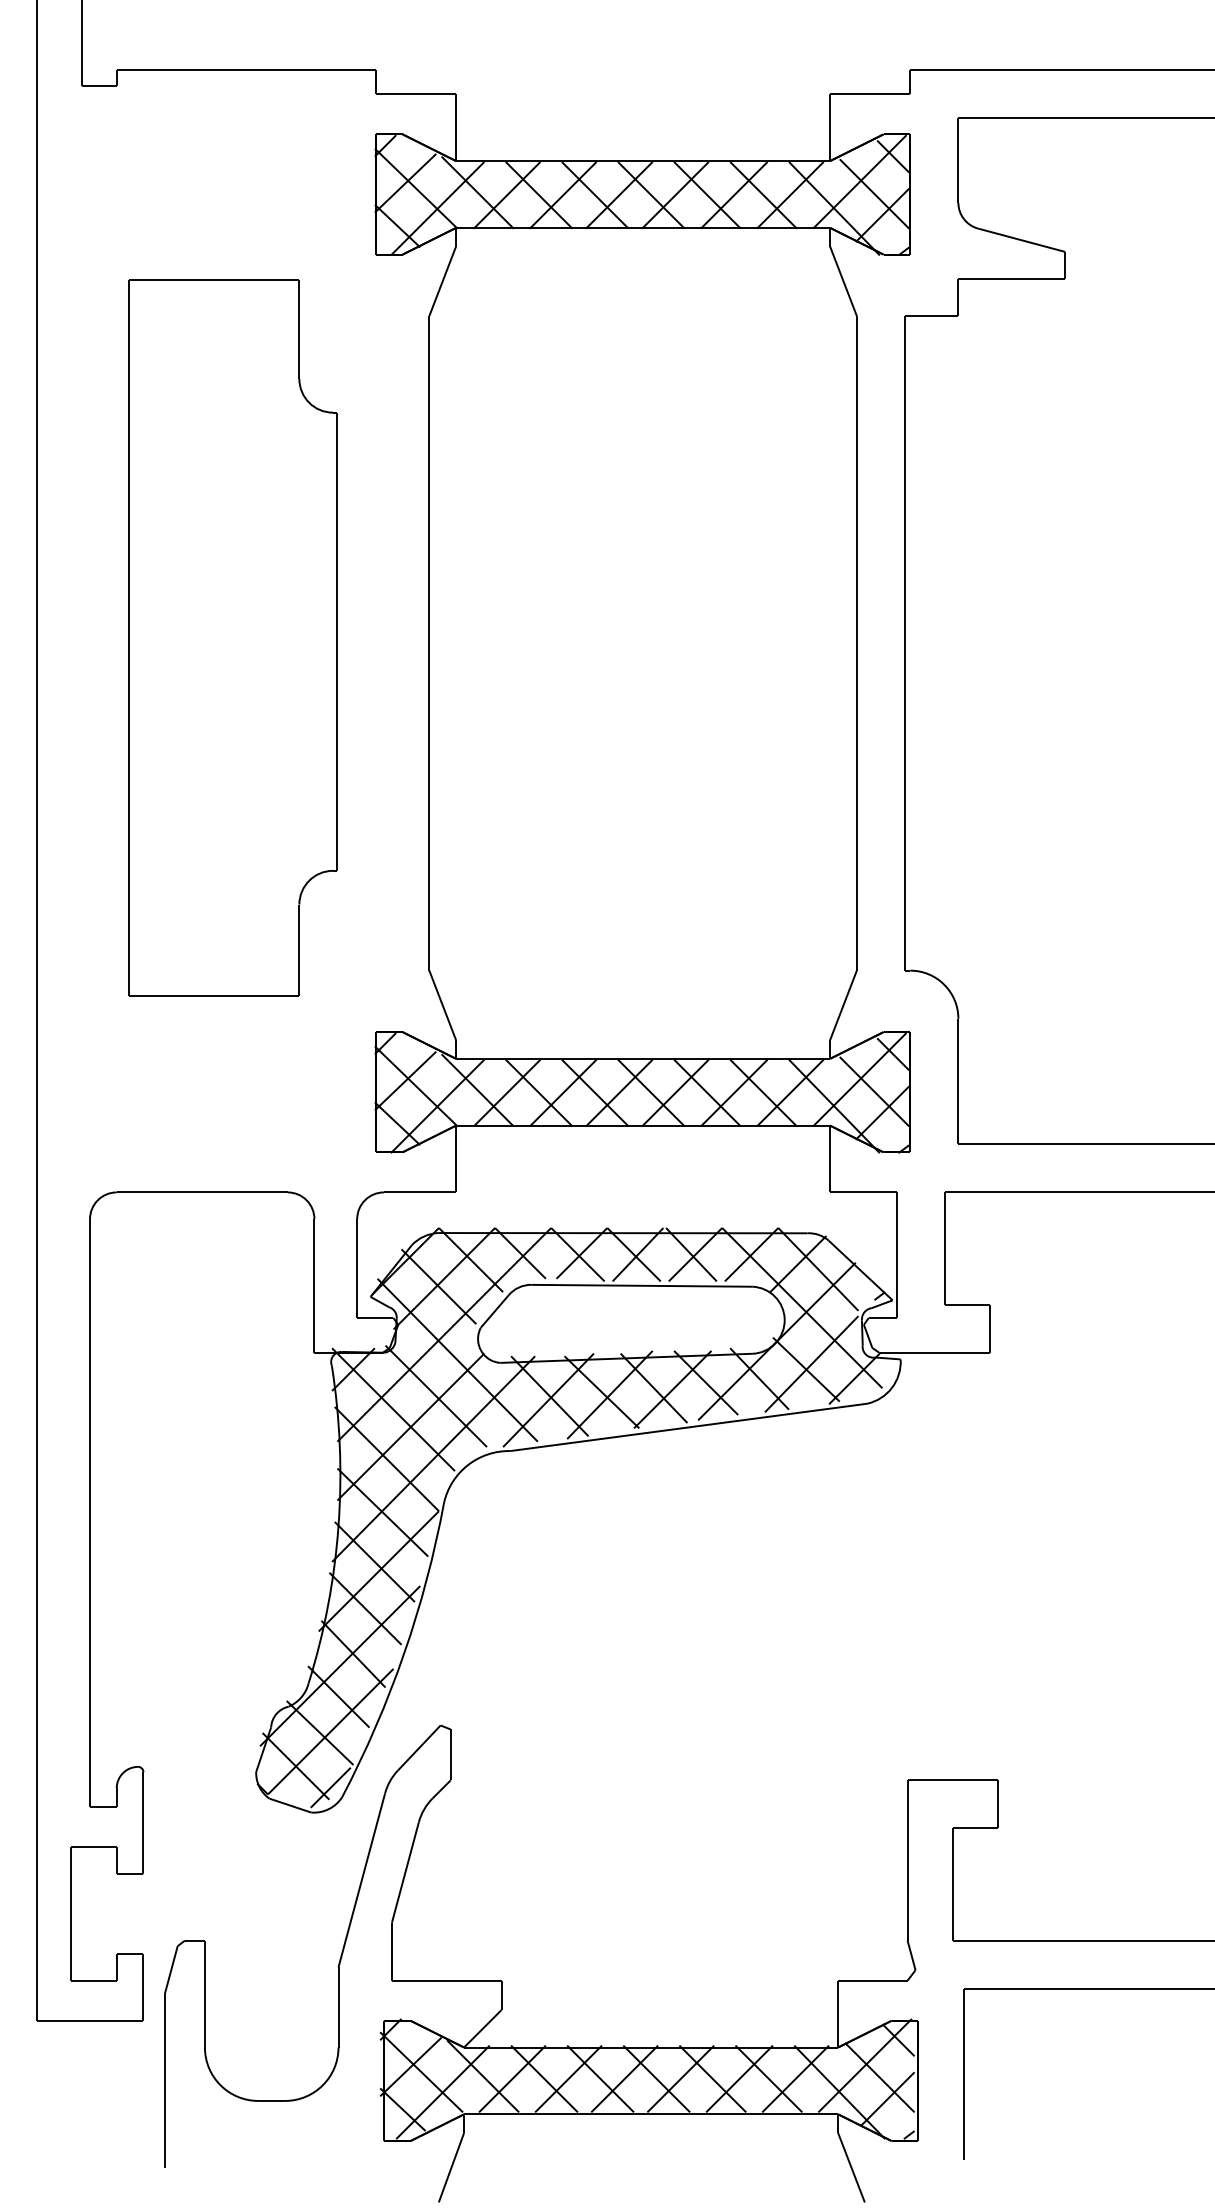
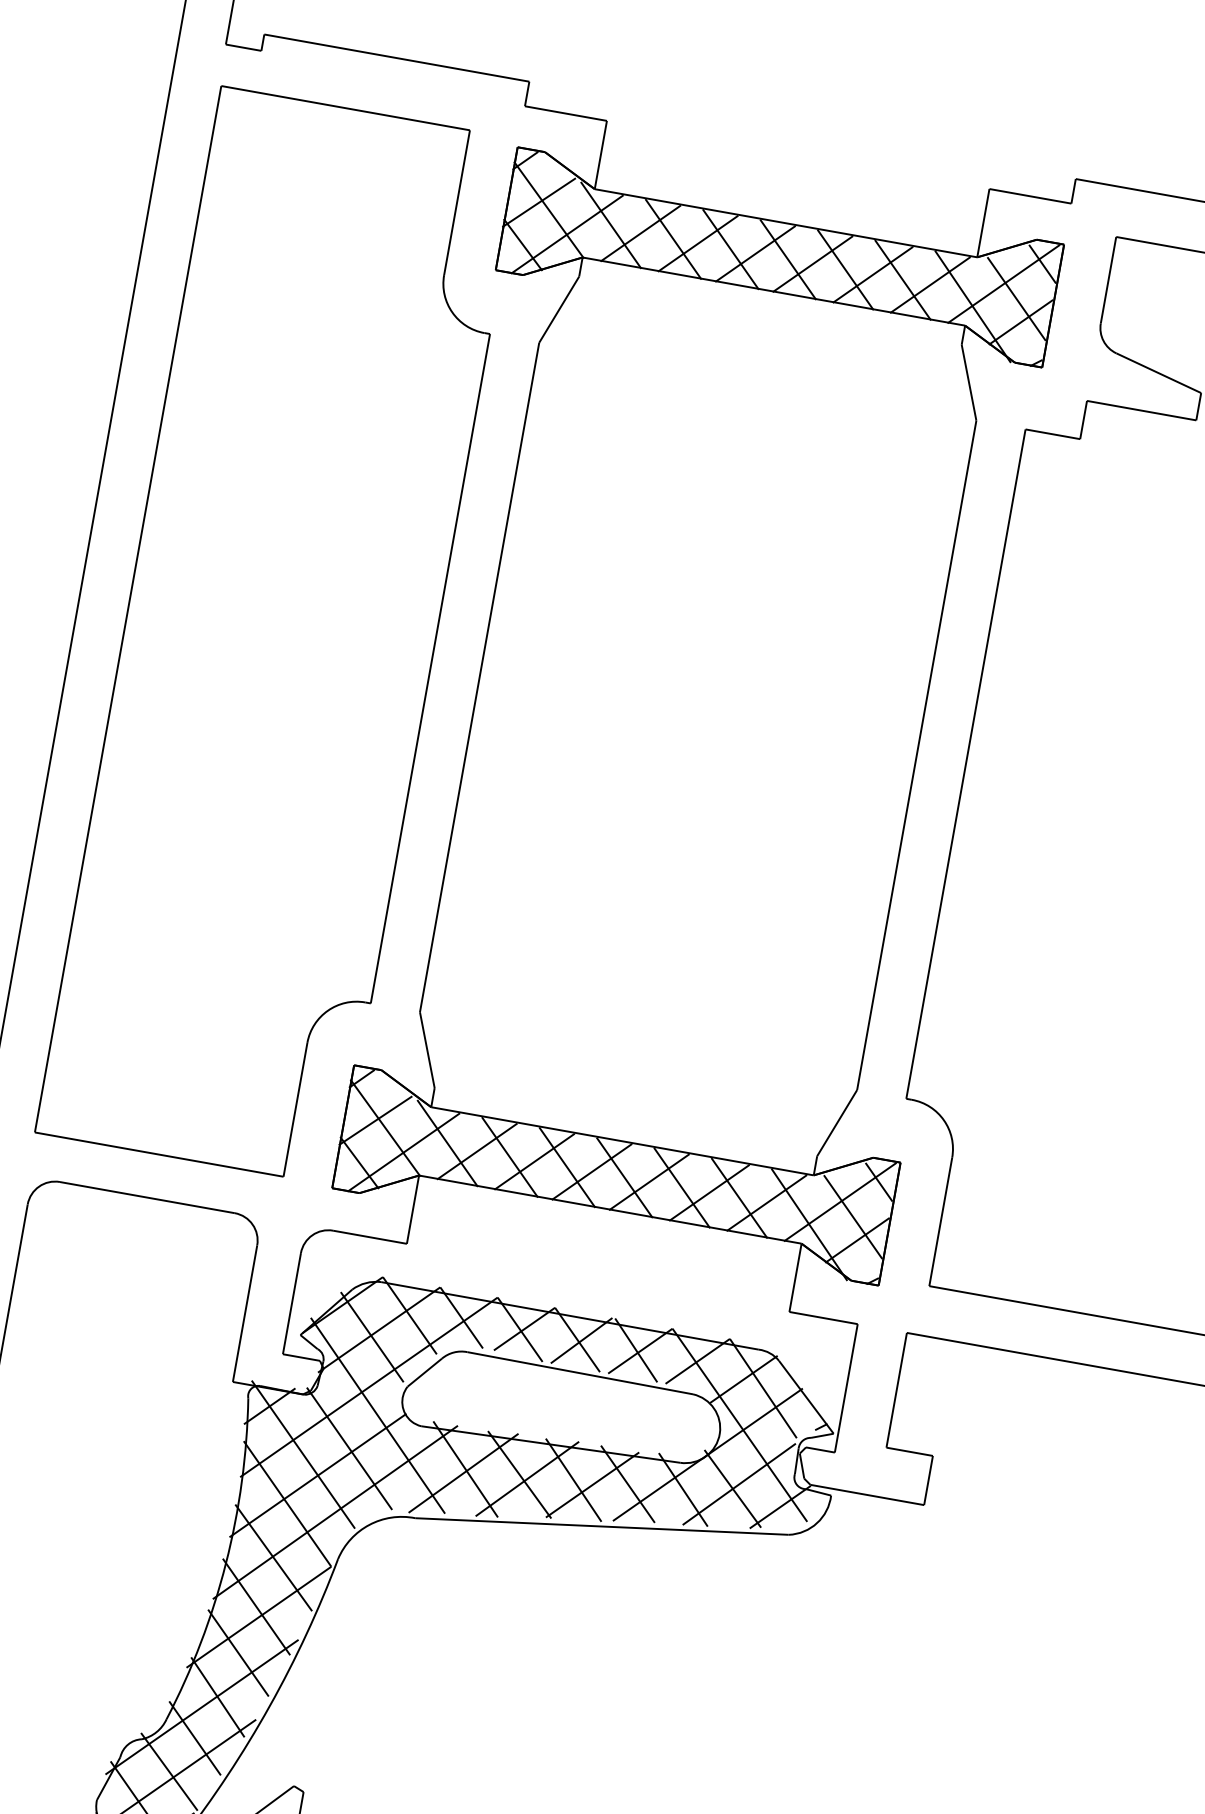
part: (232, 637) -> (279, 635), size x1.43

